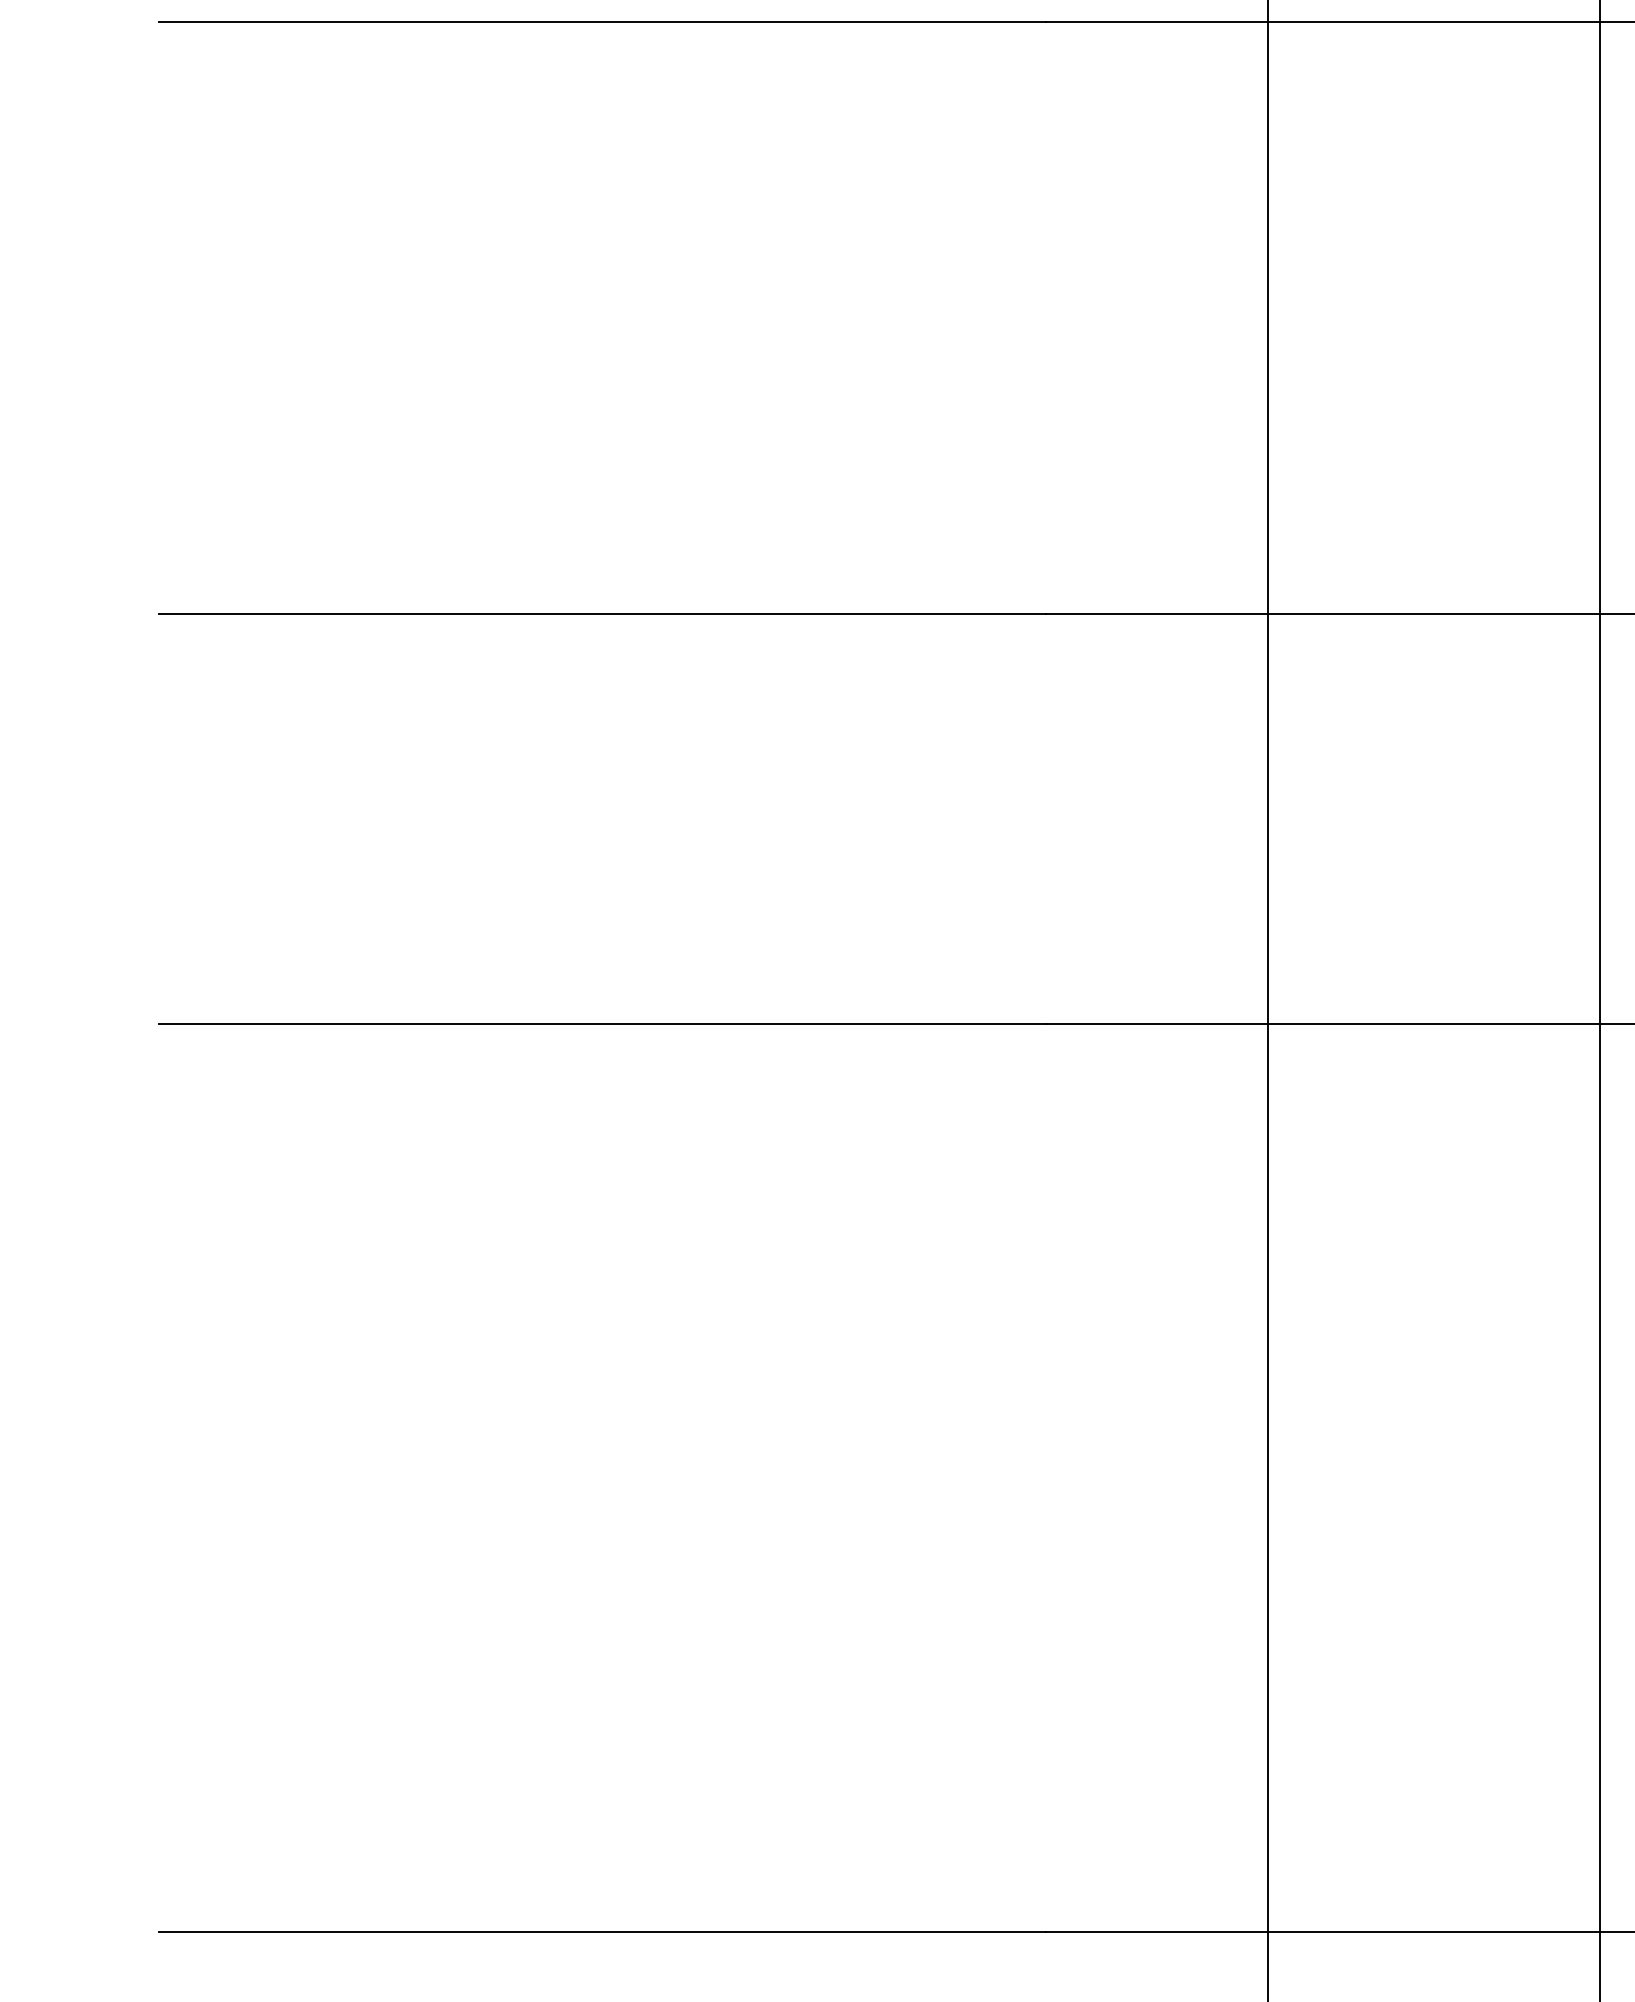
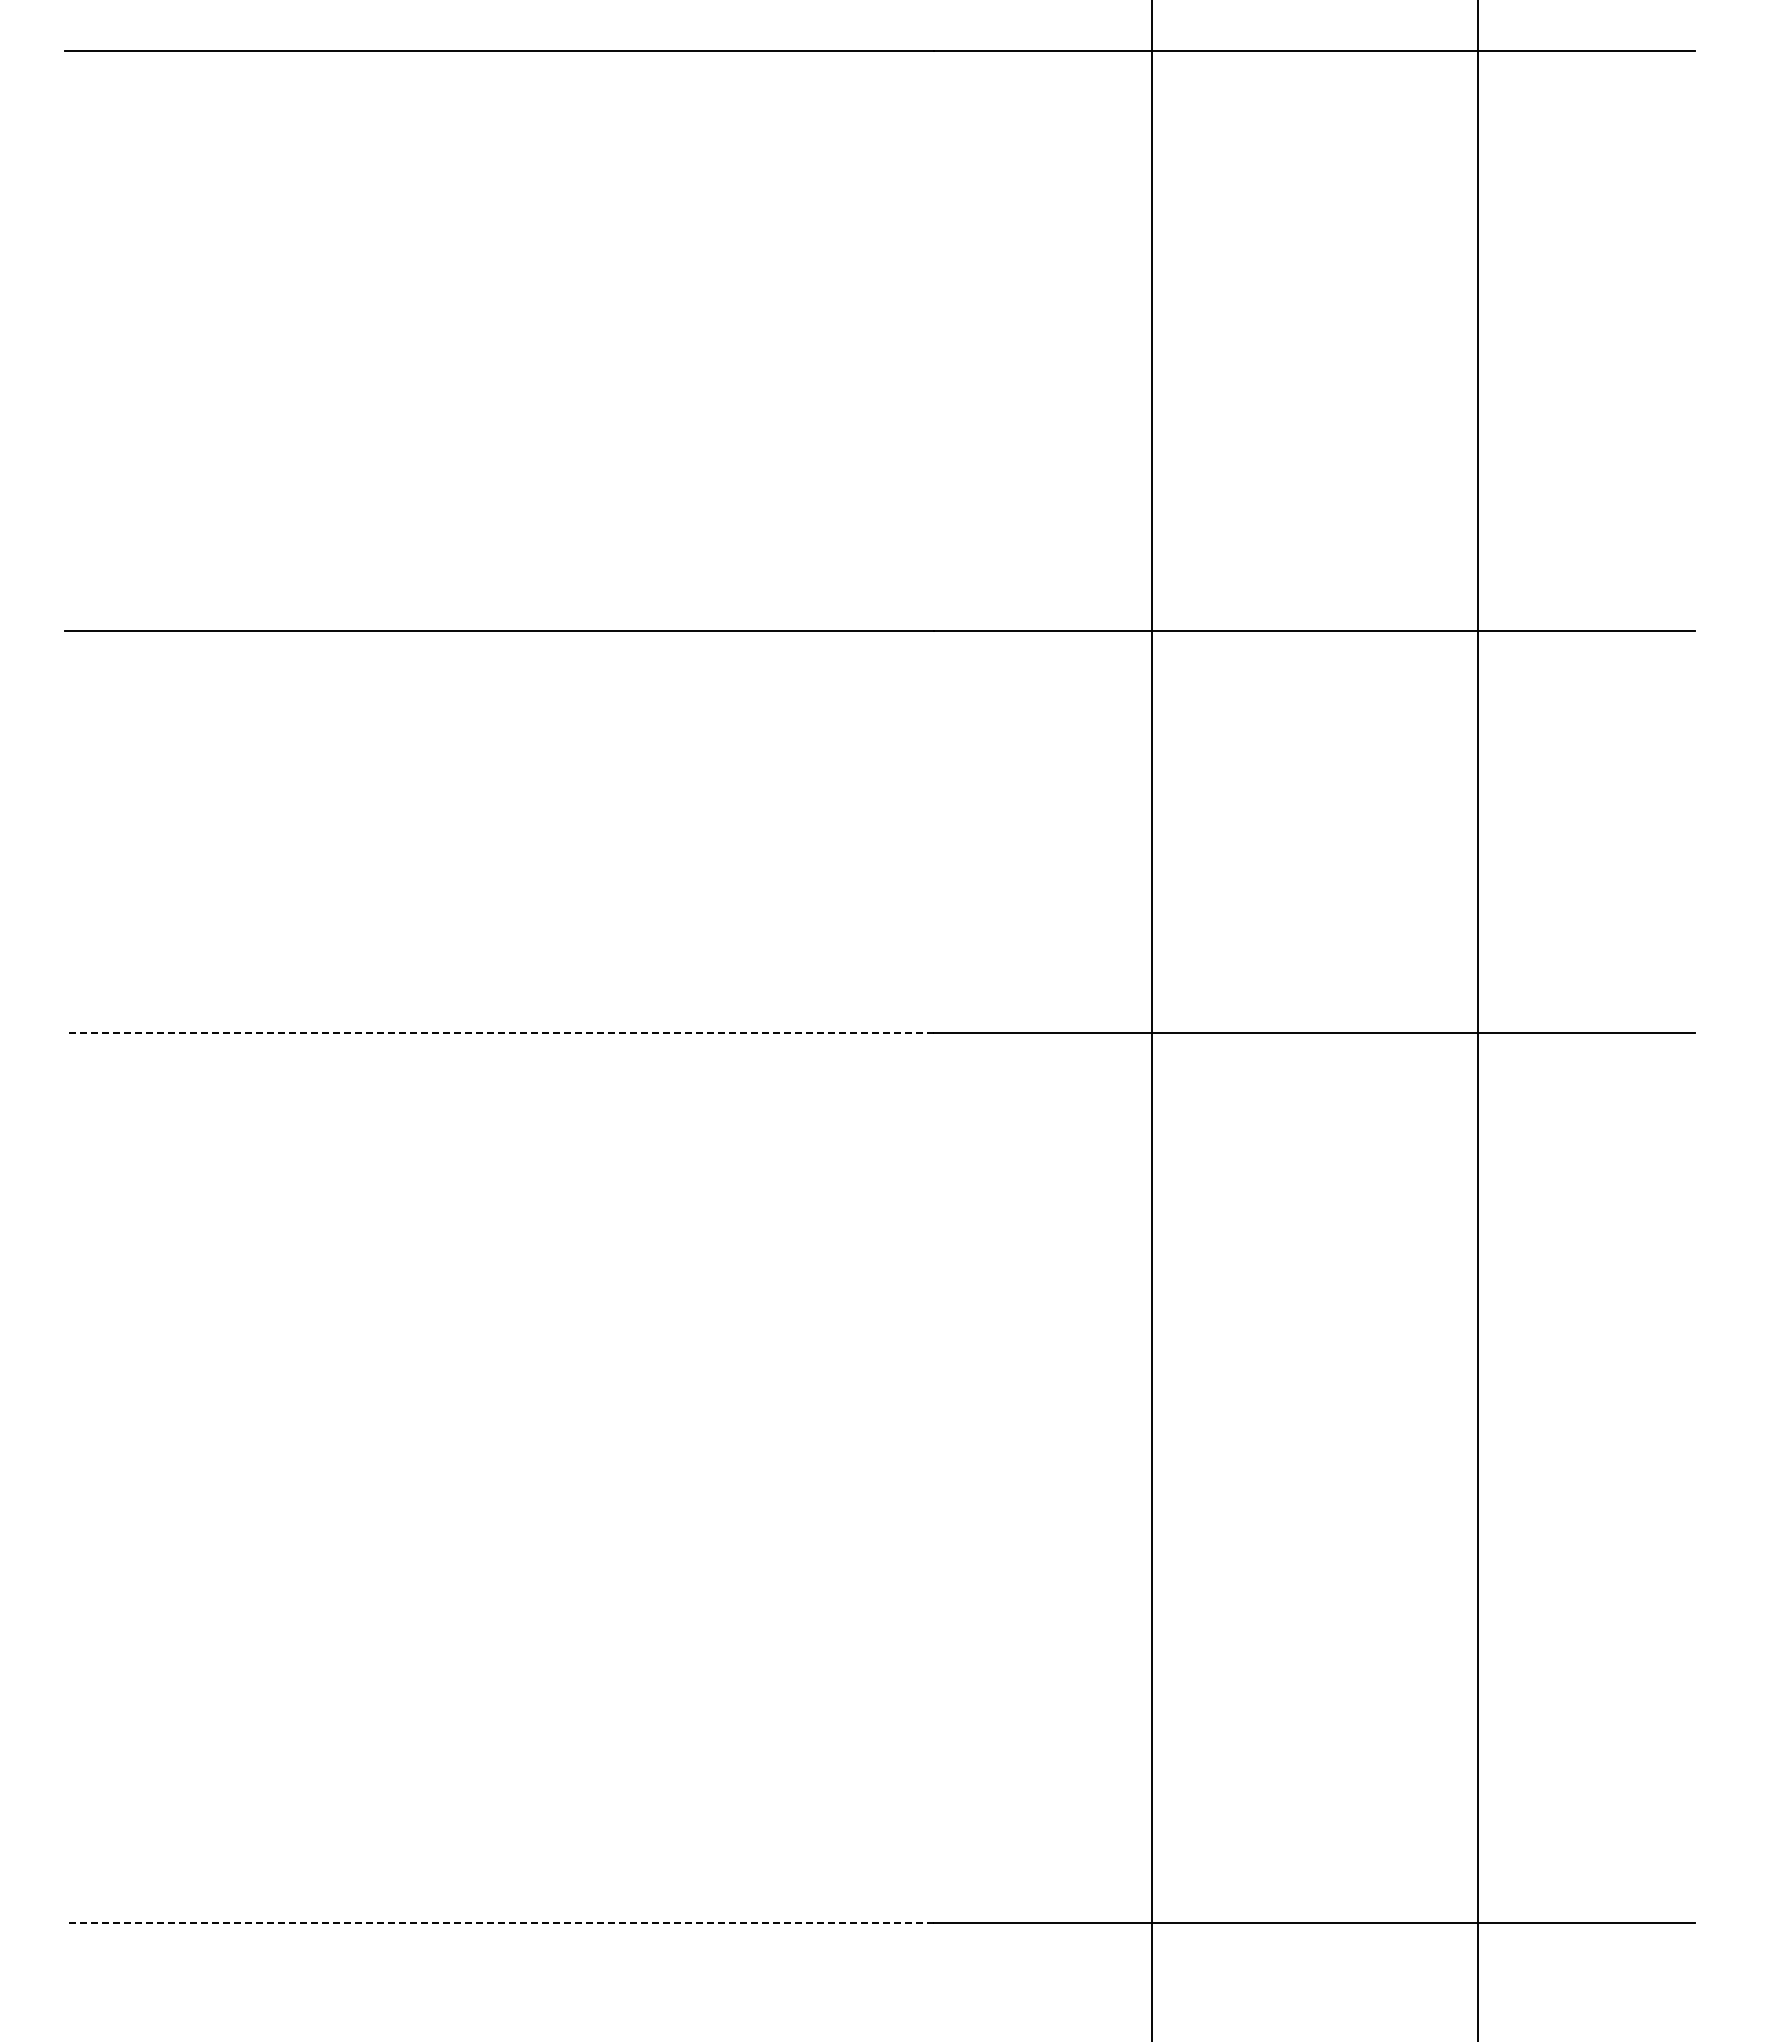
line: (602, 1024) -> (499, 1033), solid -> dashed
line: (602, 1932) -> (499, 1923), solid -> dashed

